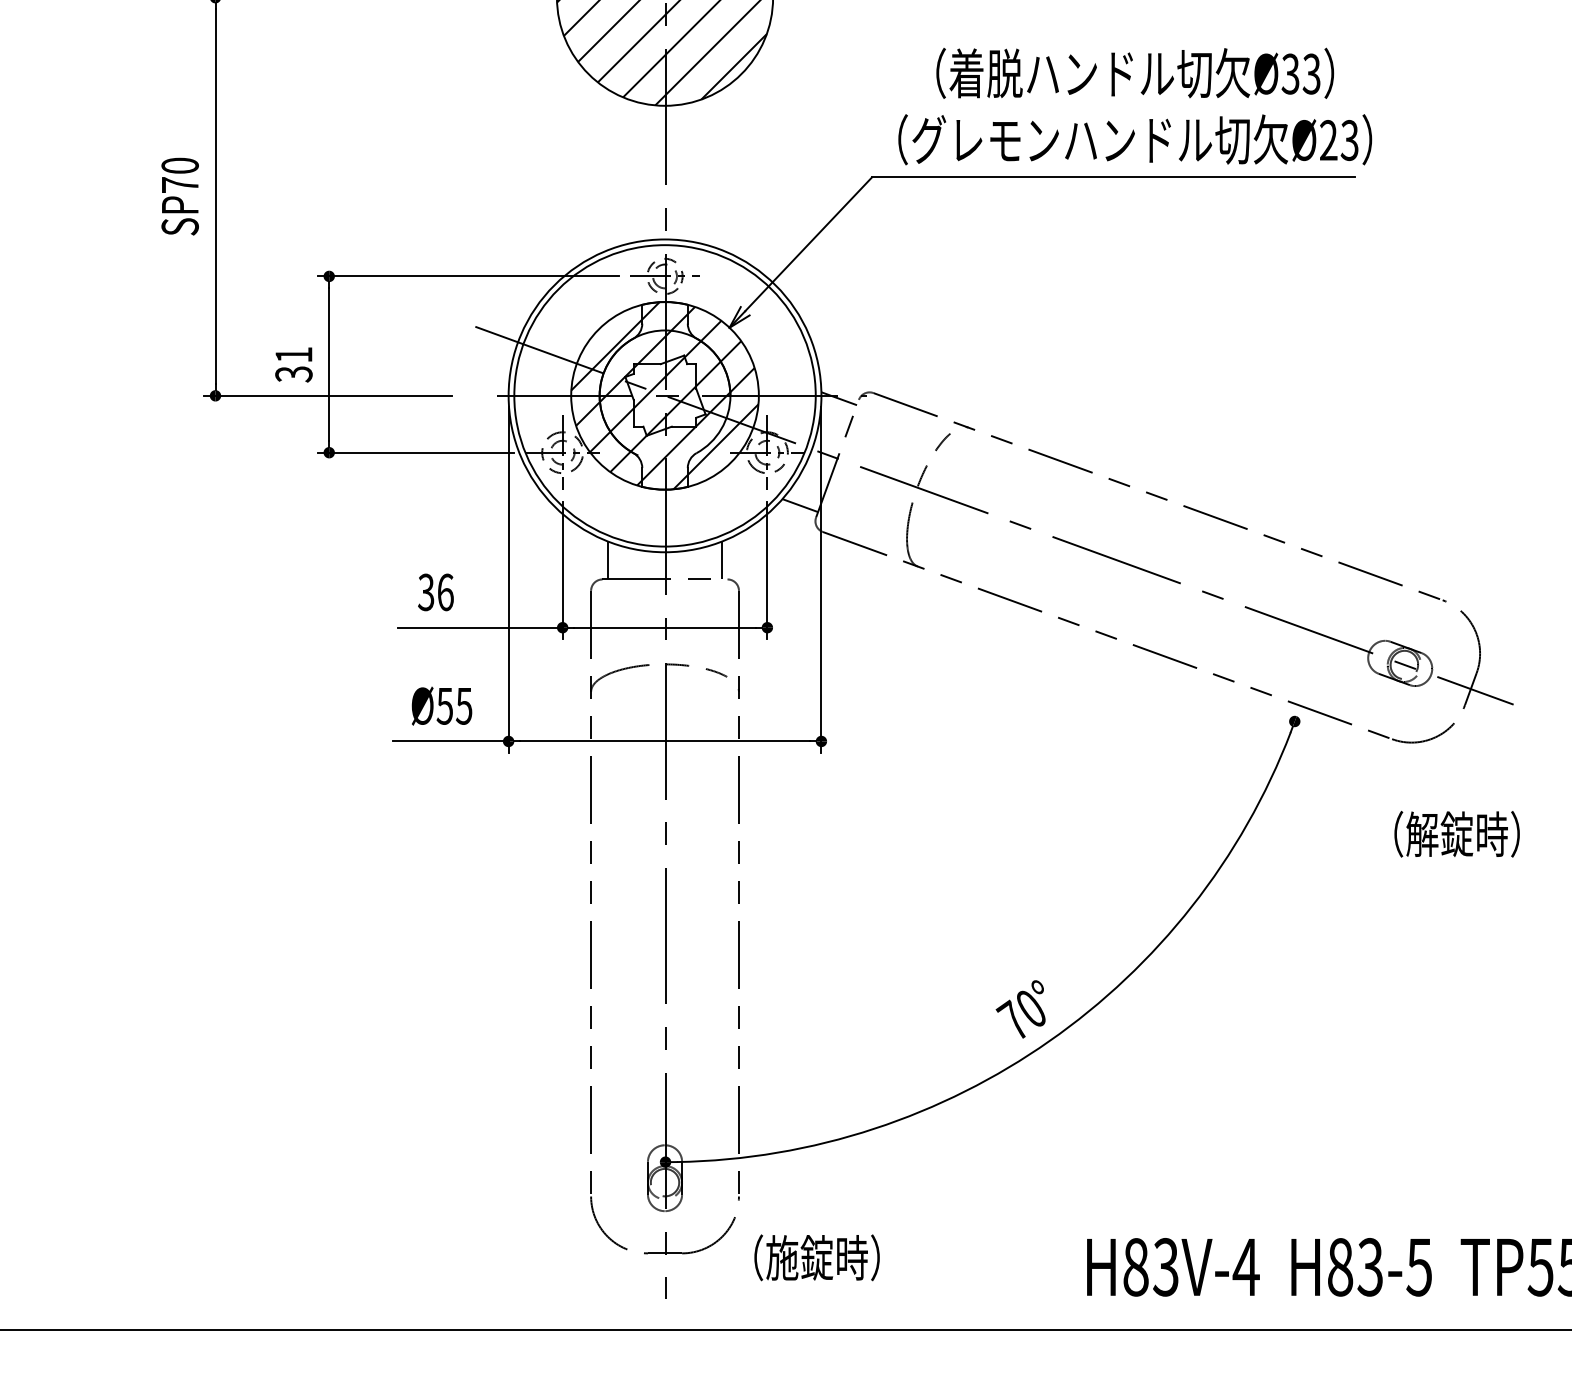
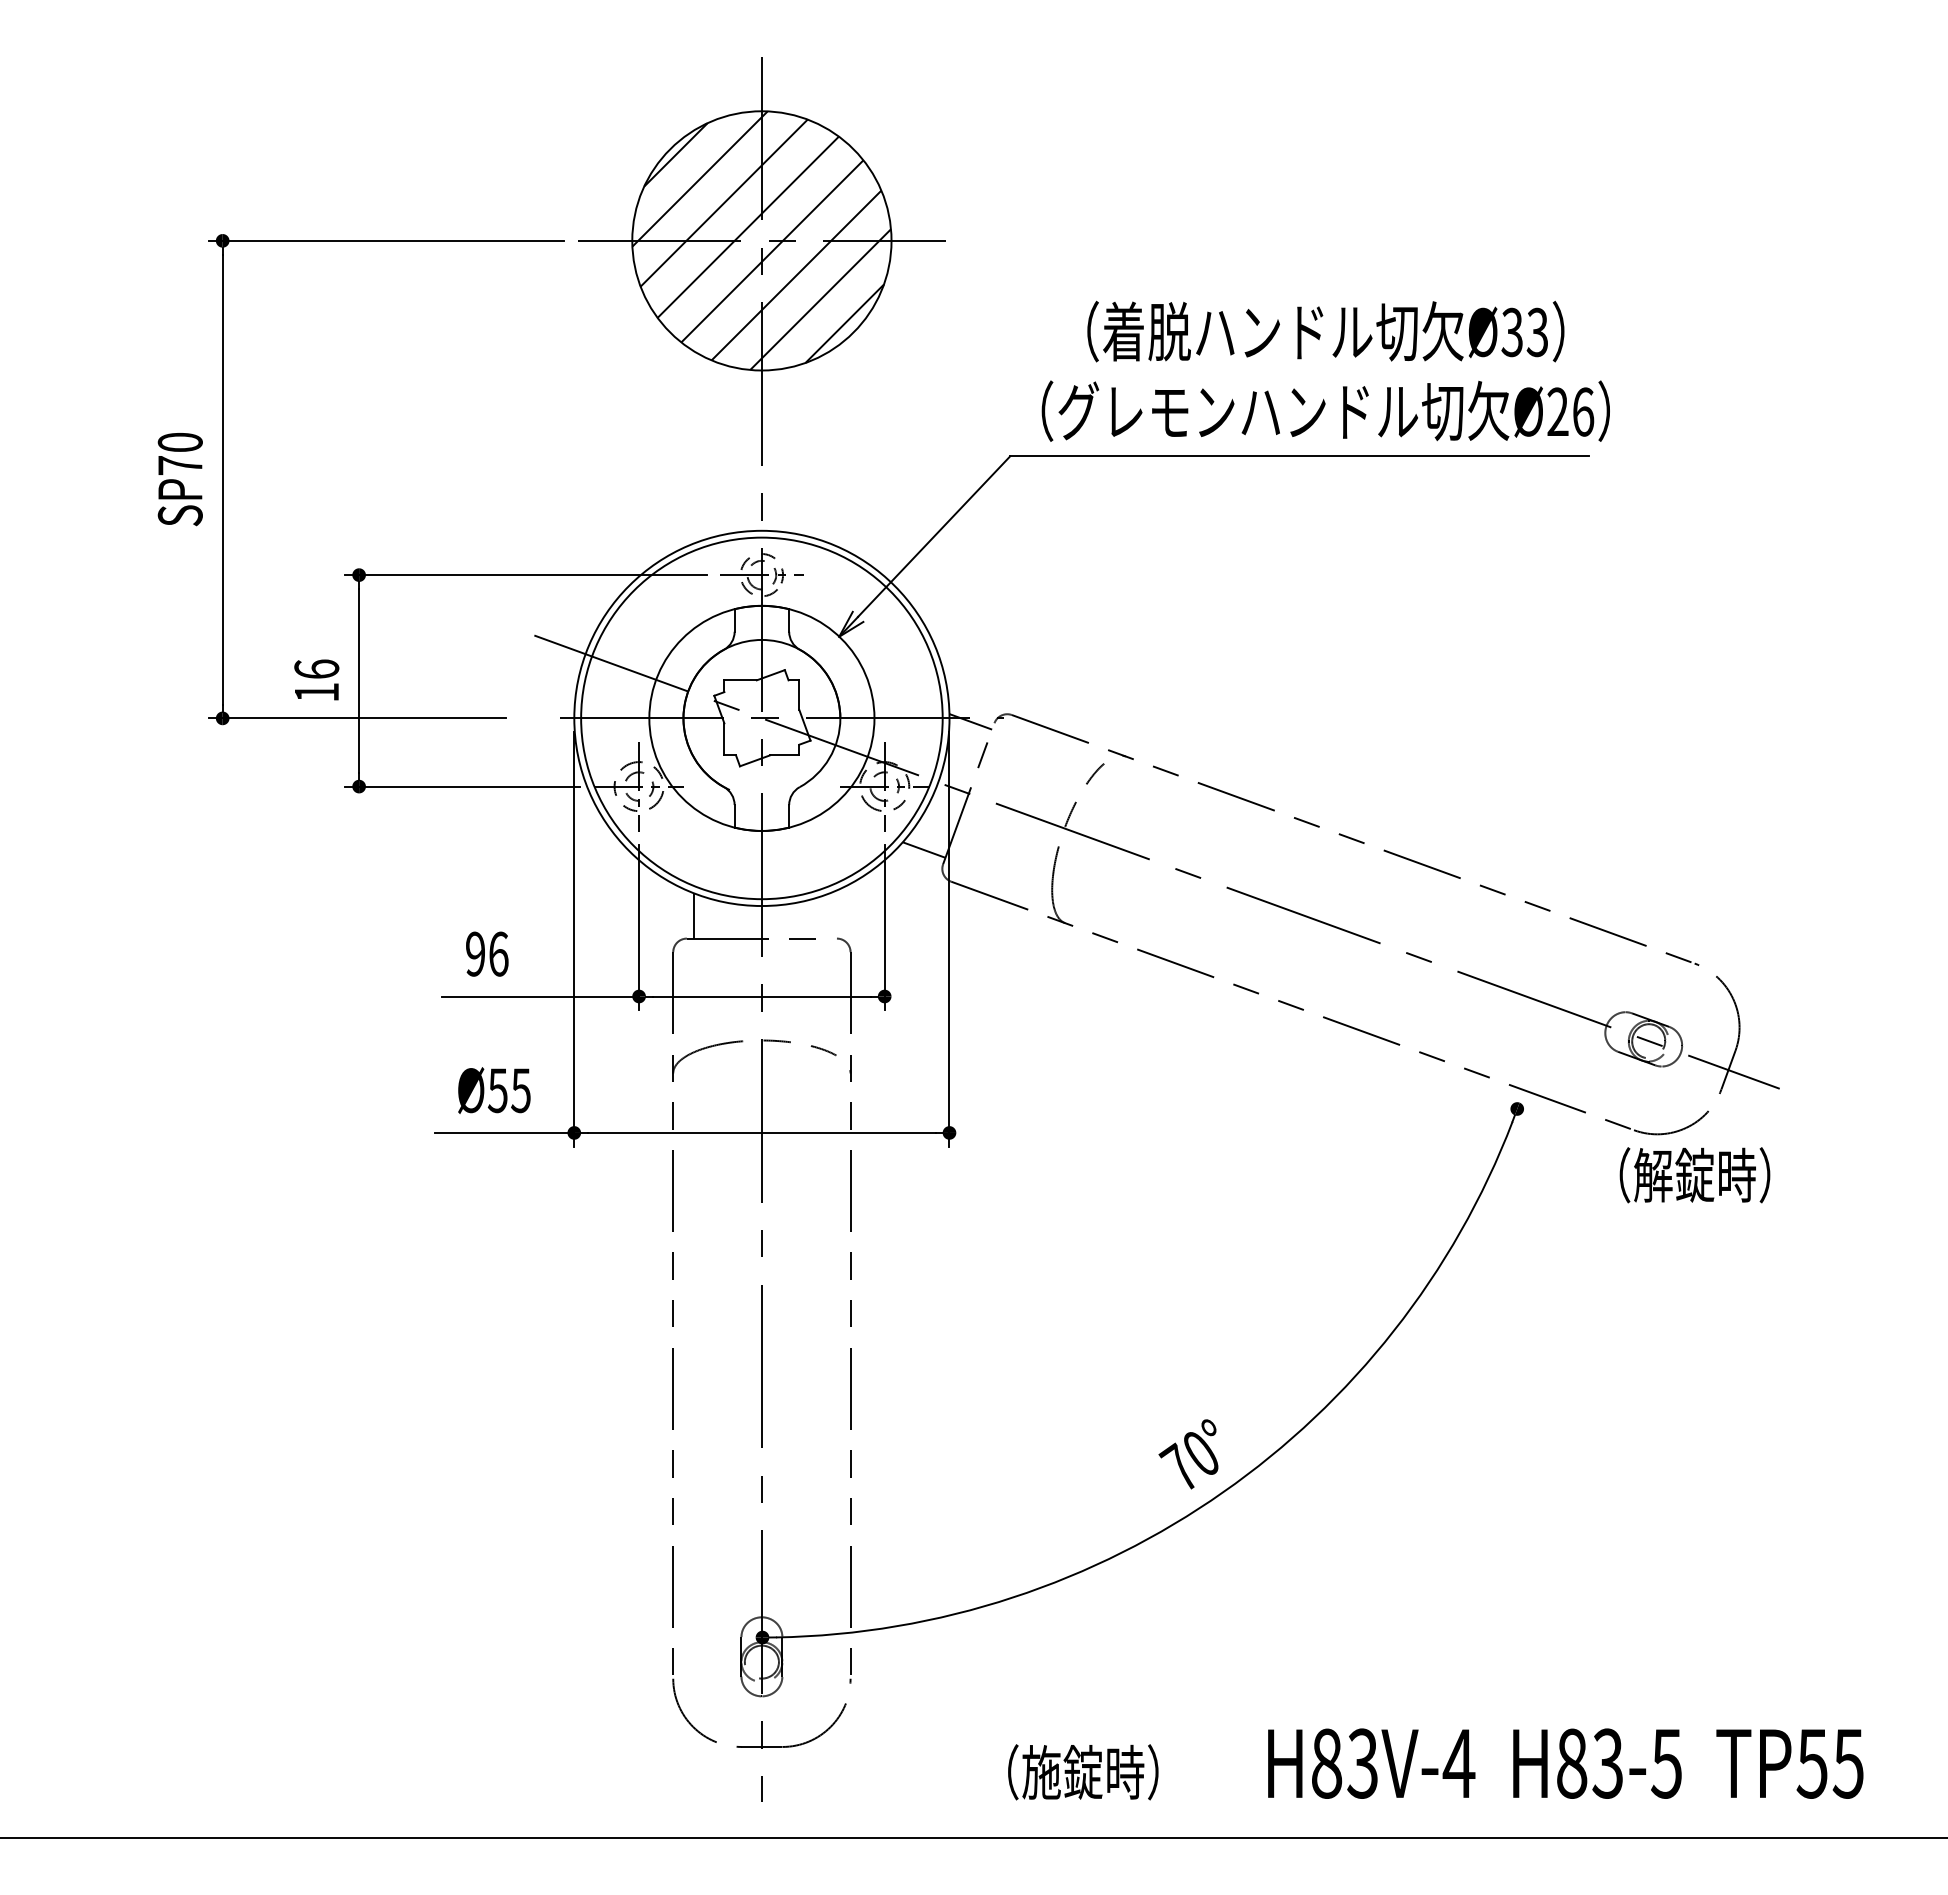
text: (1349, 139) -> (1583, 411), Ø23 -> Ø26
text: (293, 364) -> (316, 680), 31 -> 16
hatch: (664, 395) -> (761, 718), removed
line: (722, 560) -> (830, 915), removed
text: (425, 591) -> (474, 953), 36 -> 96
text: (1456, 834) -> (1694, 1175), moved
text: (817, 1257) -> (1083, 1772), moved

